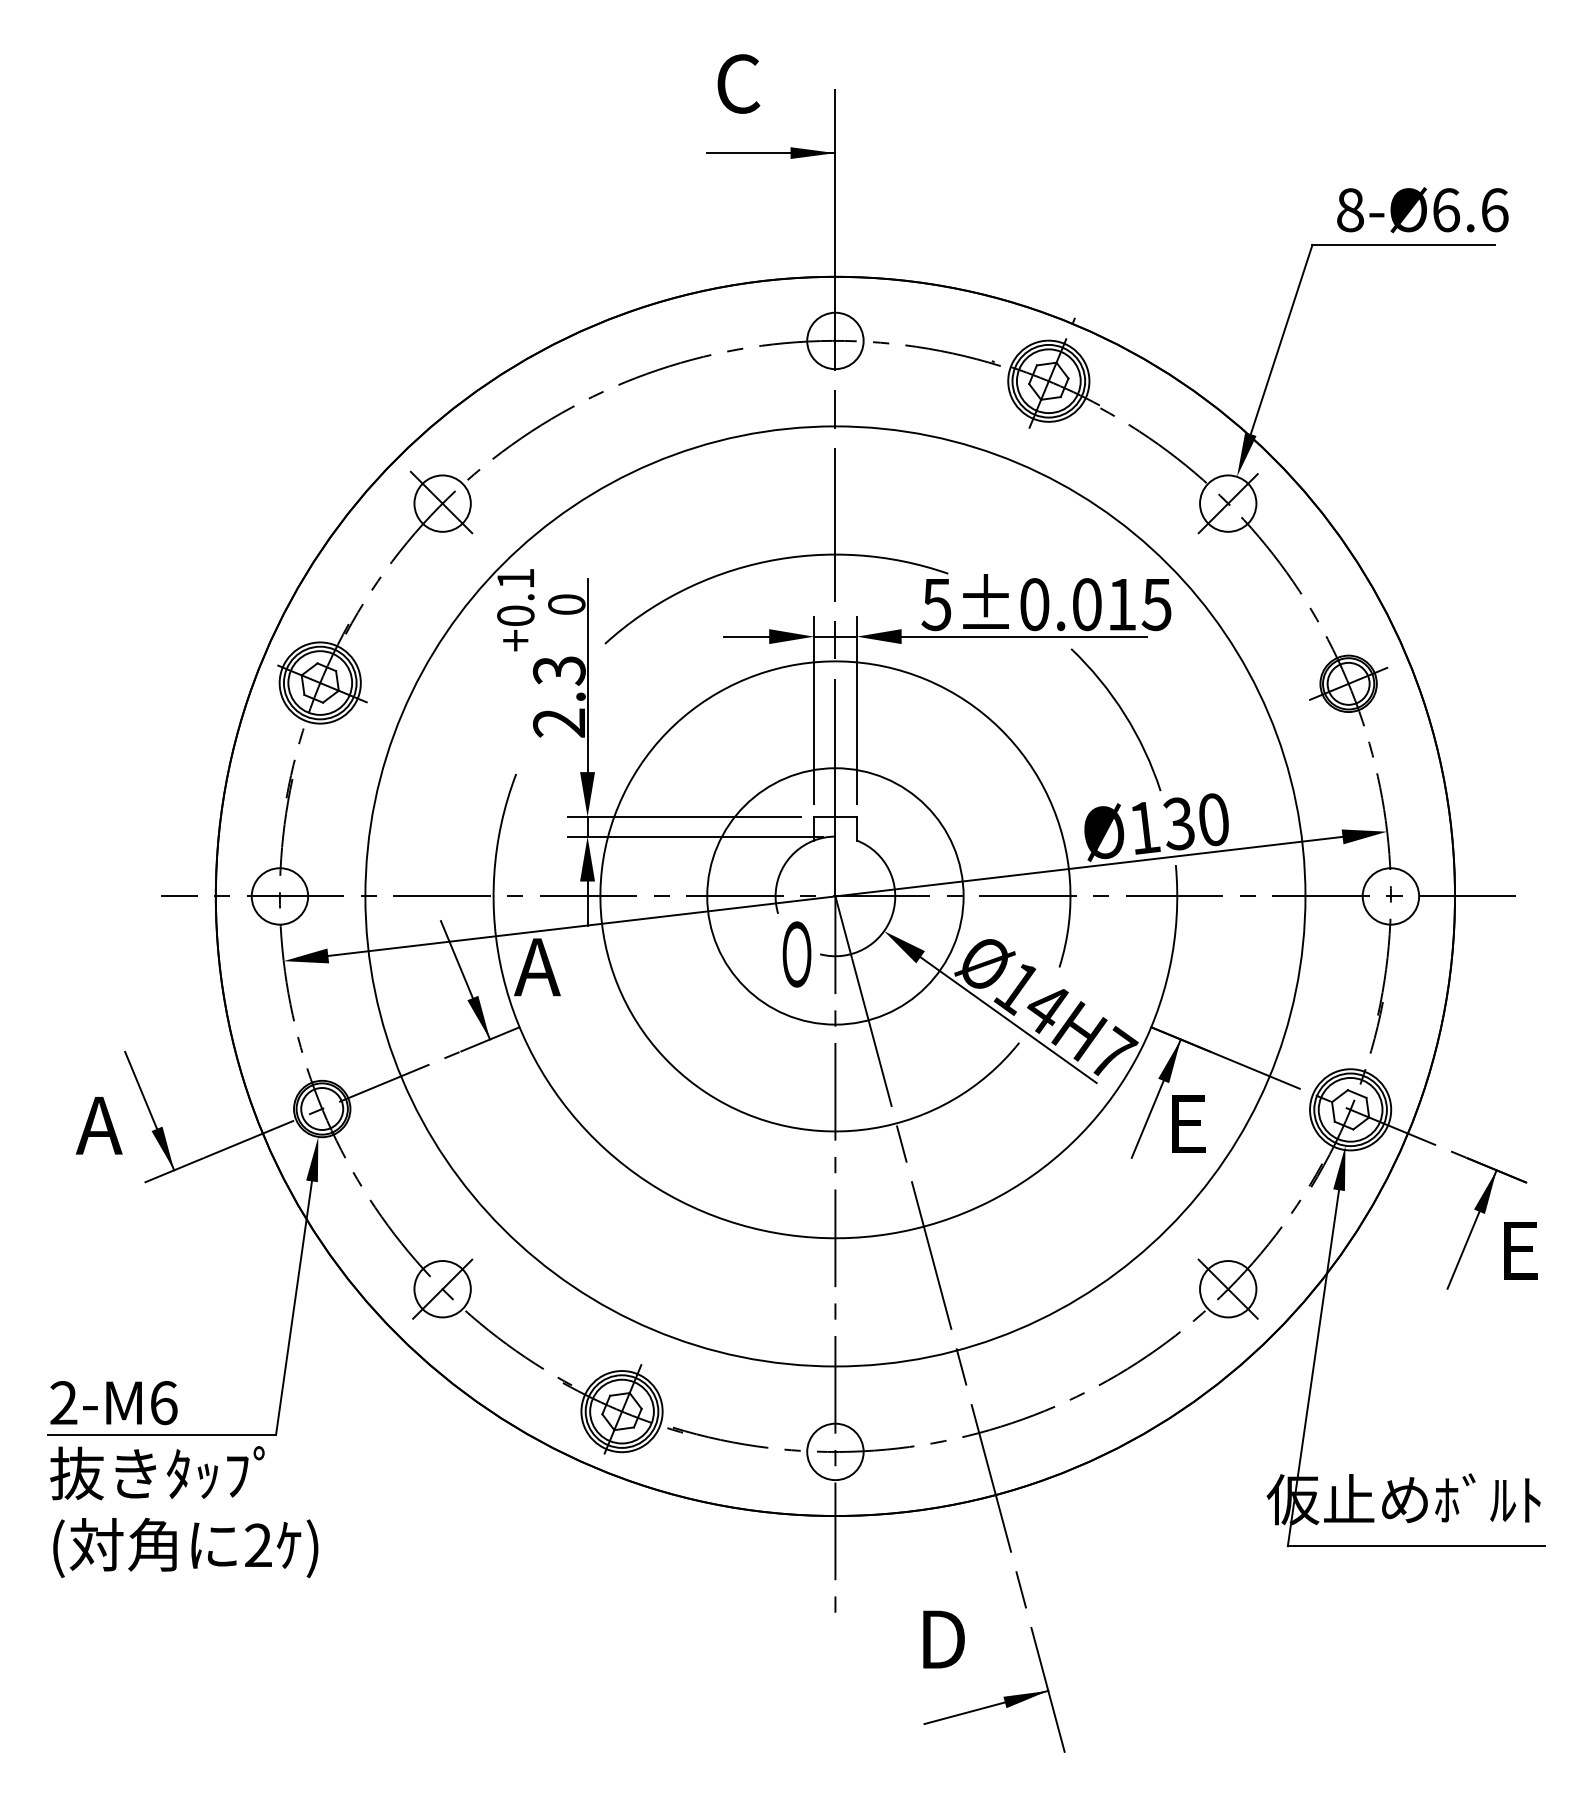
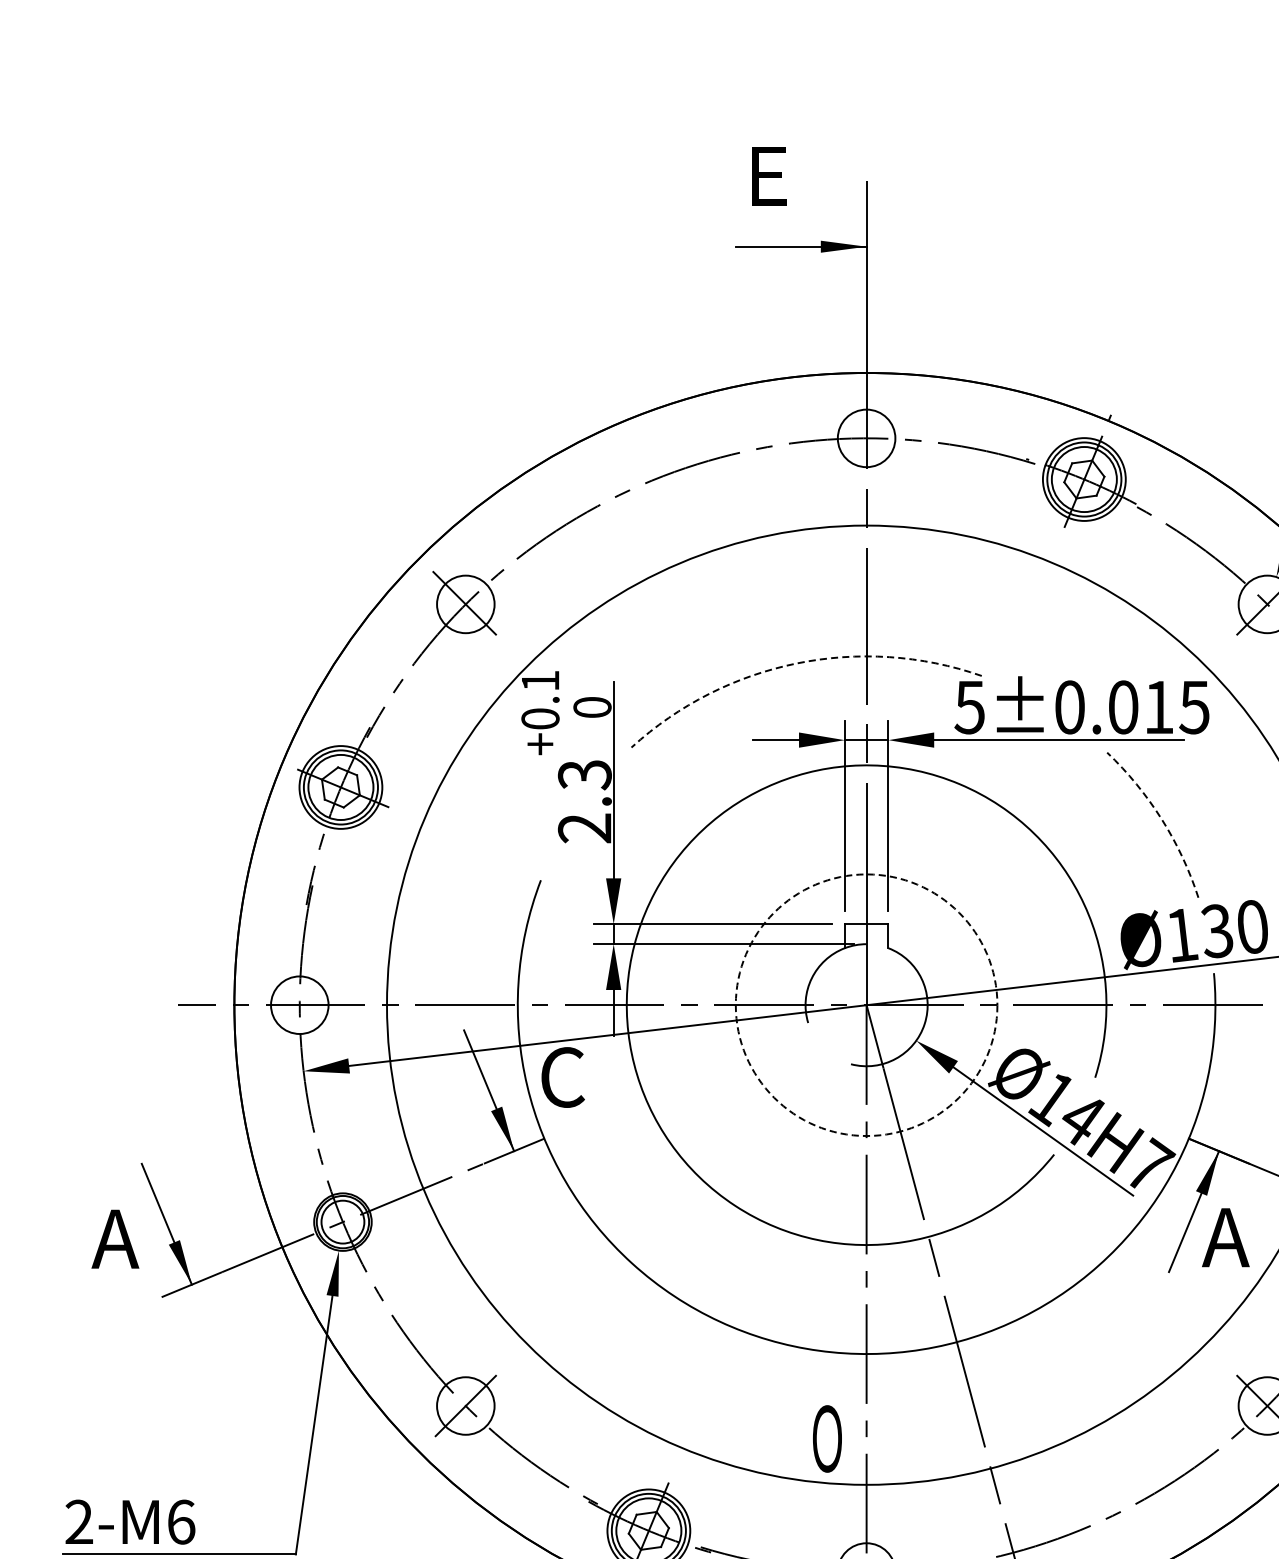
text: (738, 83) -> (767, 175), C -> E
arc: (766, 561) -> (796, 663), solid -> dashed
arc: (1124, 714) -> (1161, 819), solid -> dashed
circle: (835, 896) -> (866, 1005), solid -> dashed
text: (796, 954) -> (826, 1438), moved
text: (537, 967) -> (562, 1077), A -> C
text: (1187, 1124) -> (1225, 1237), E -> A

